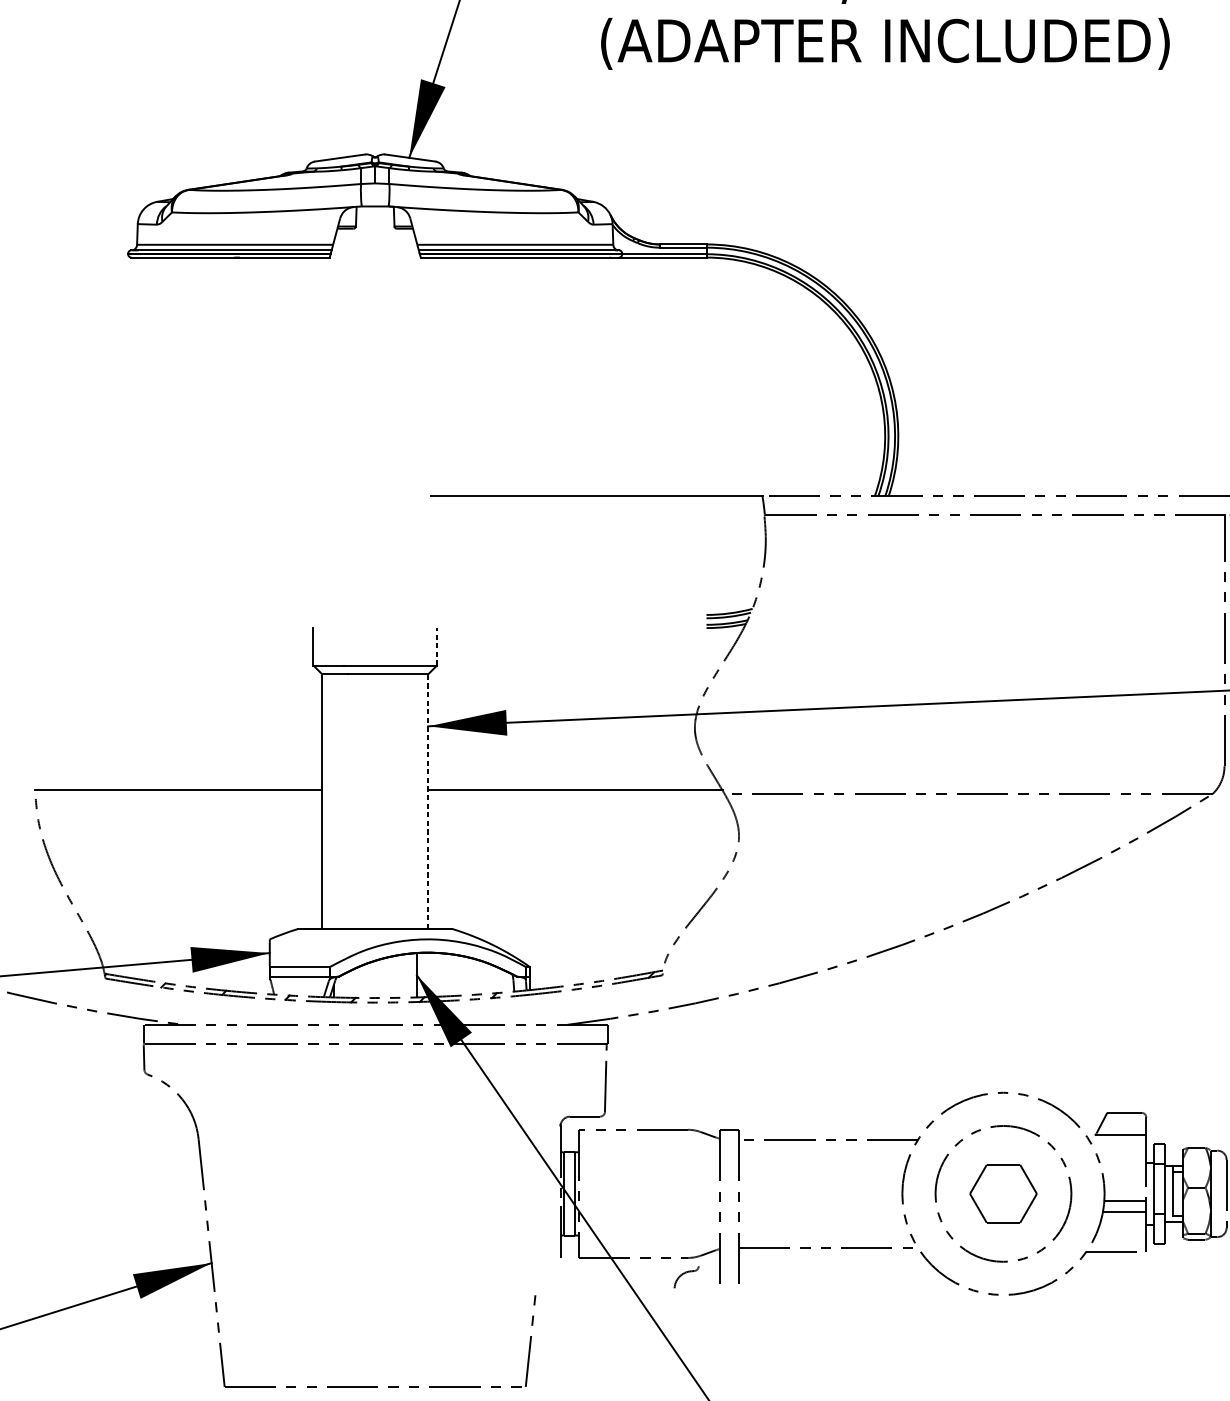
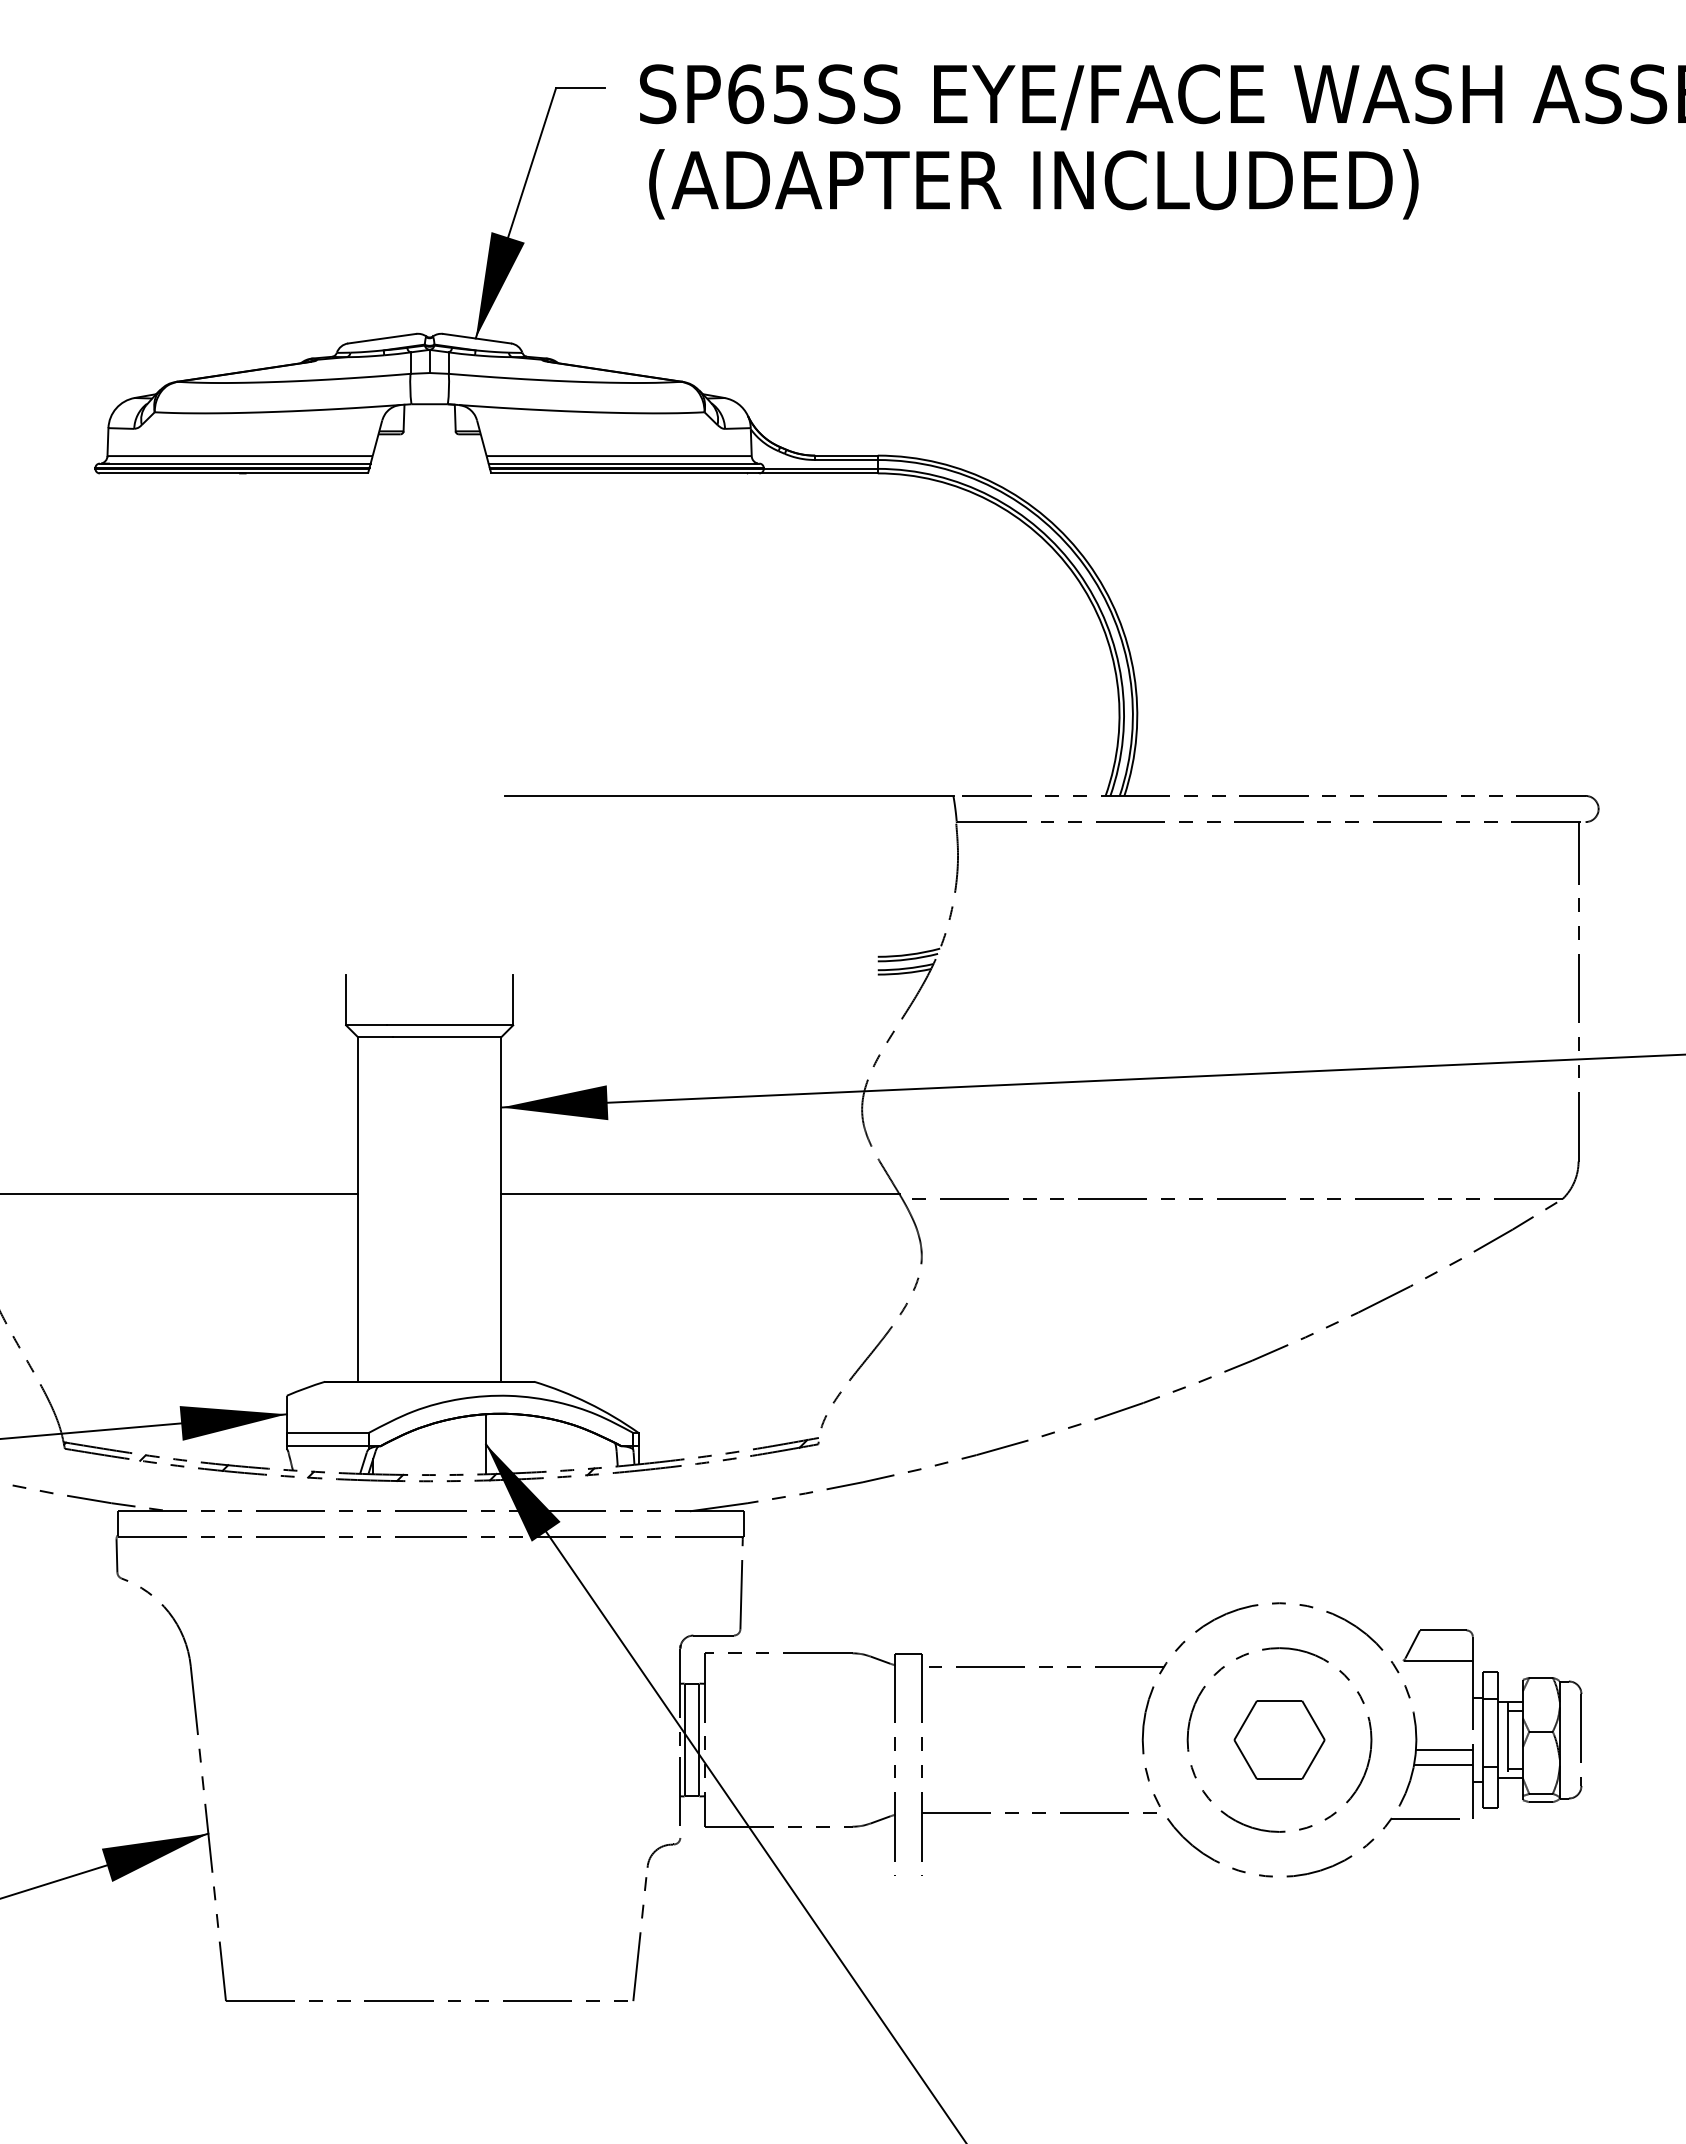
text: (885, 44) -> (1033, 184), moved
line: (437, 646) -> (513, 999), dashed -> solid
line: (428, 800) -> (501, 1208), dashed -> solid
part: (686, 1277) -> (663, 1852), moved

